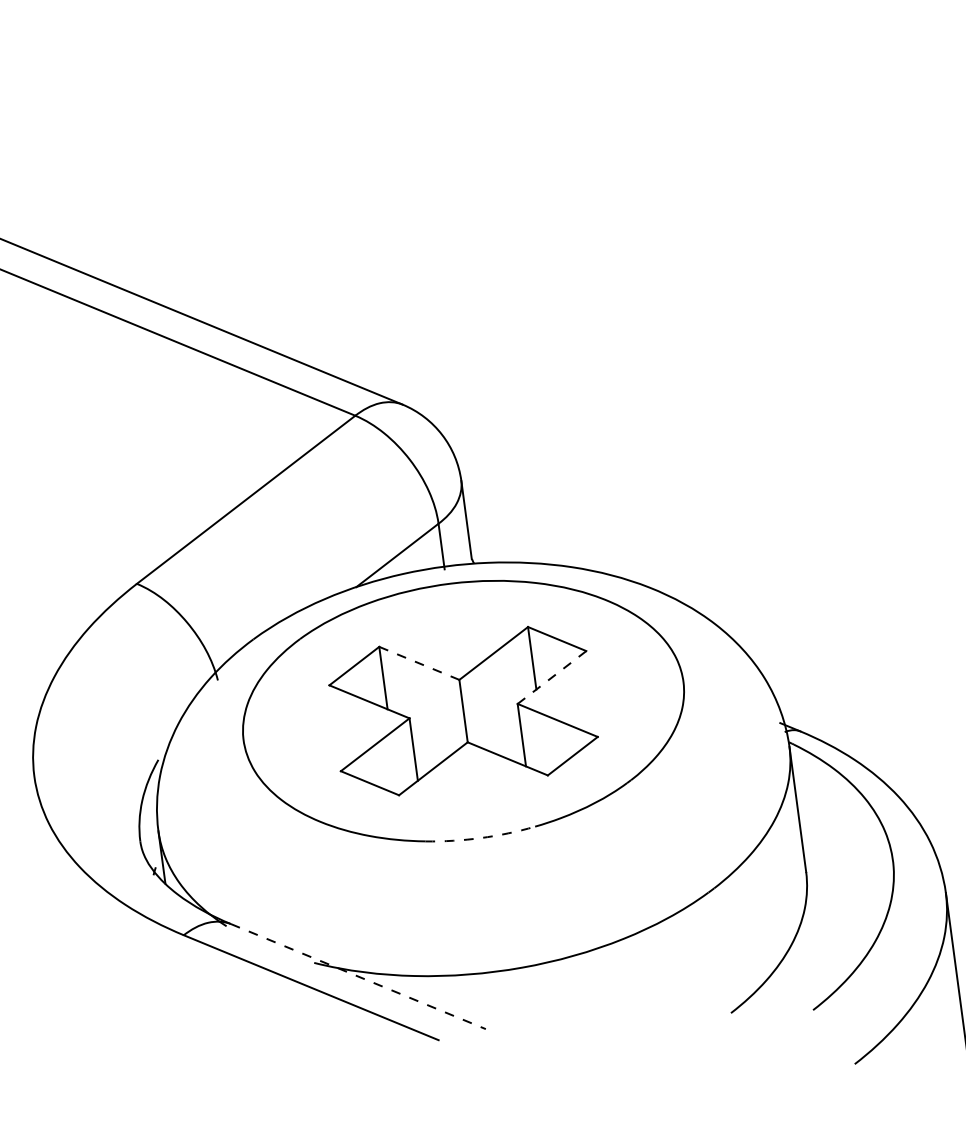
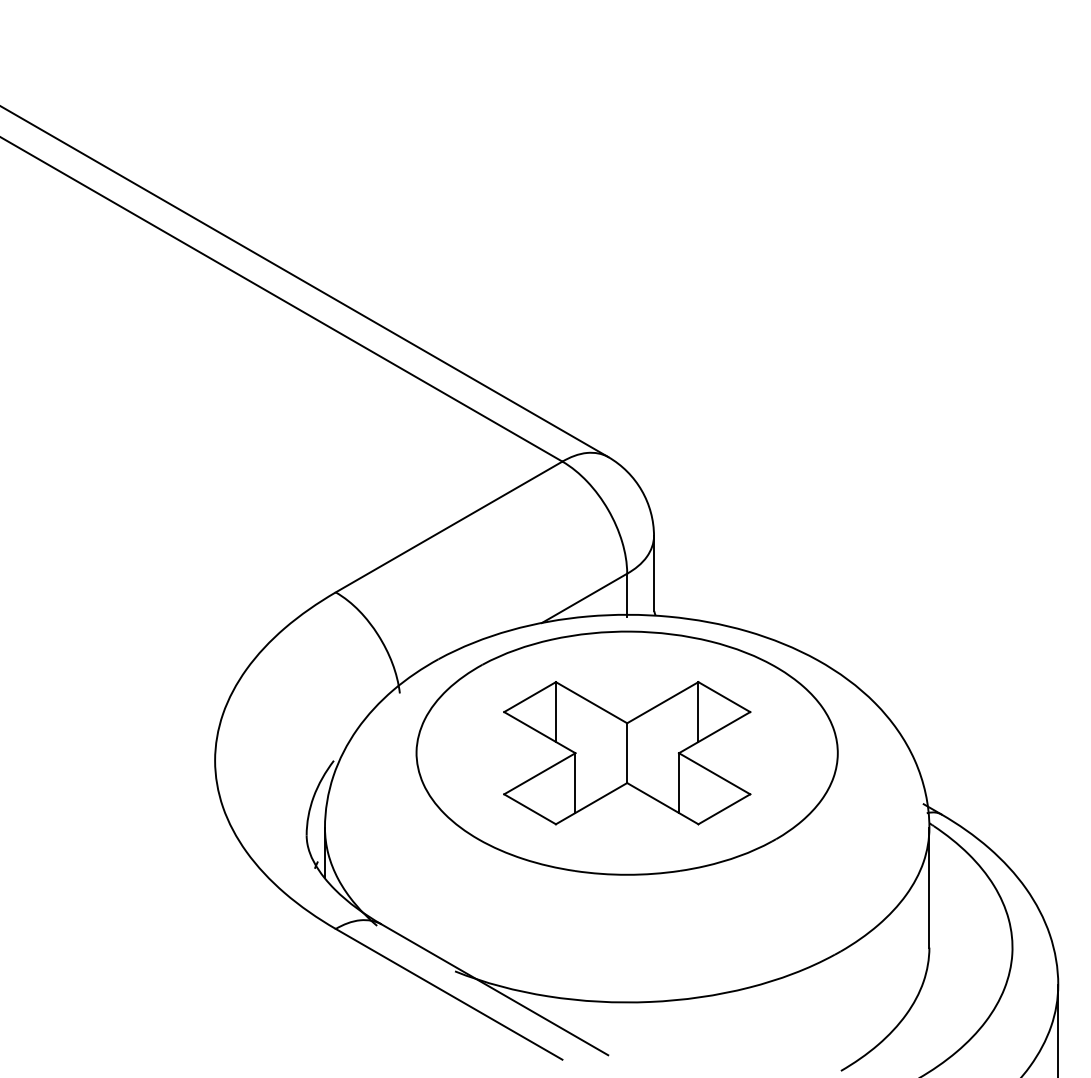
line: (420, 663) -> (592, 702), dashed -> solid
line: (551, 677) -> (714, 732), dashed -> solid
arc: (480, 837) -> (627, 874), dashed -> solid
line: (357, 976) -> (494, 989), dashed -> solid

